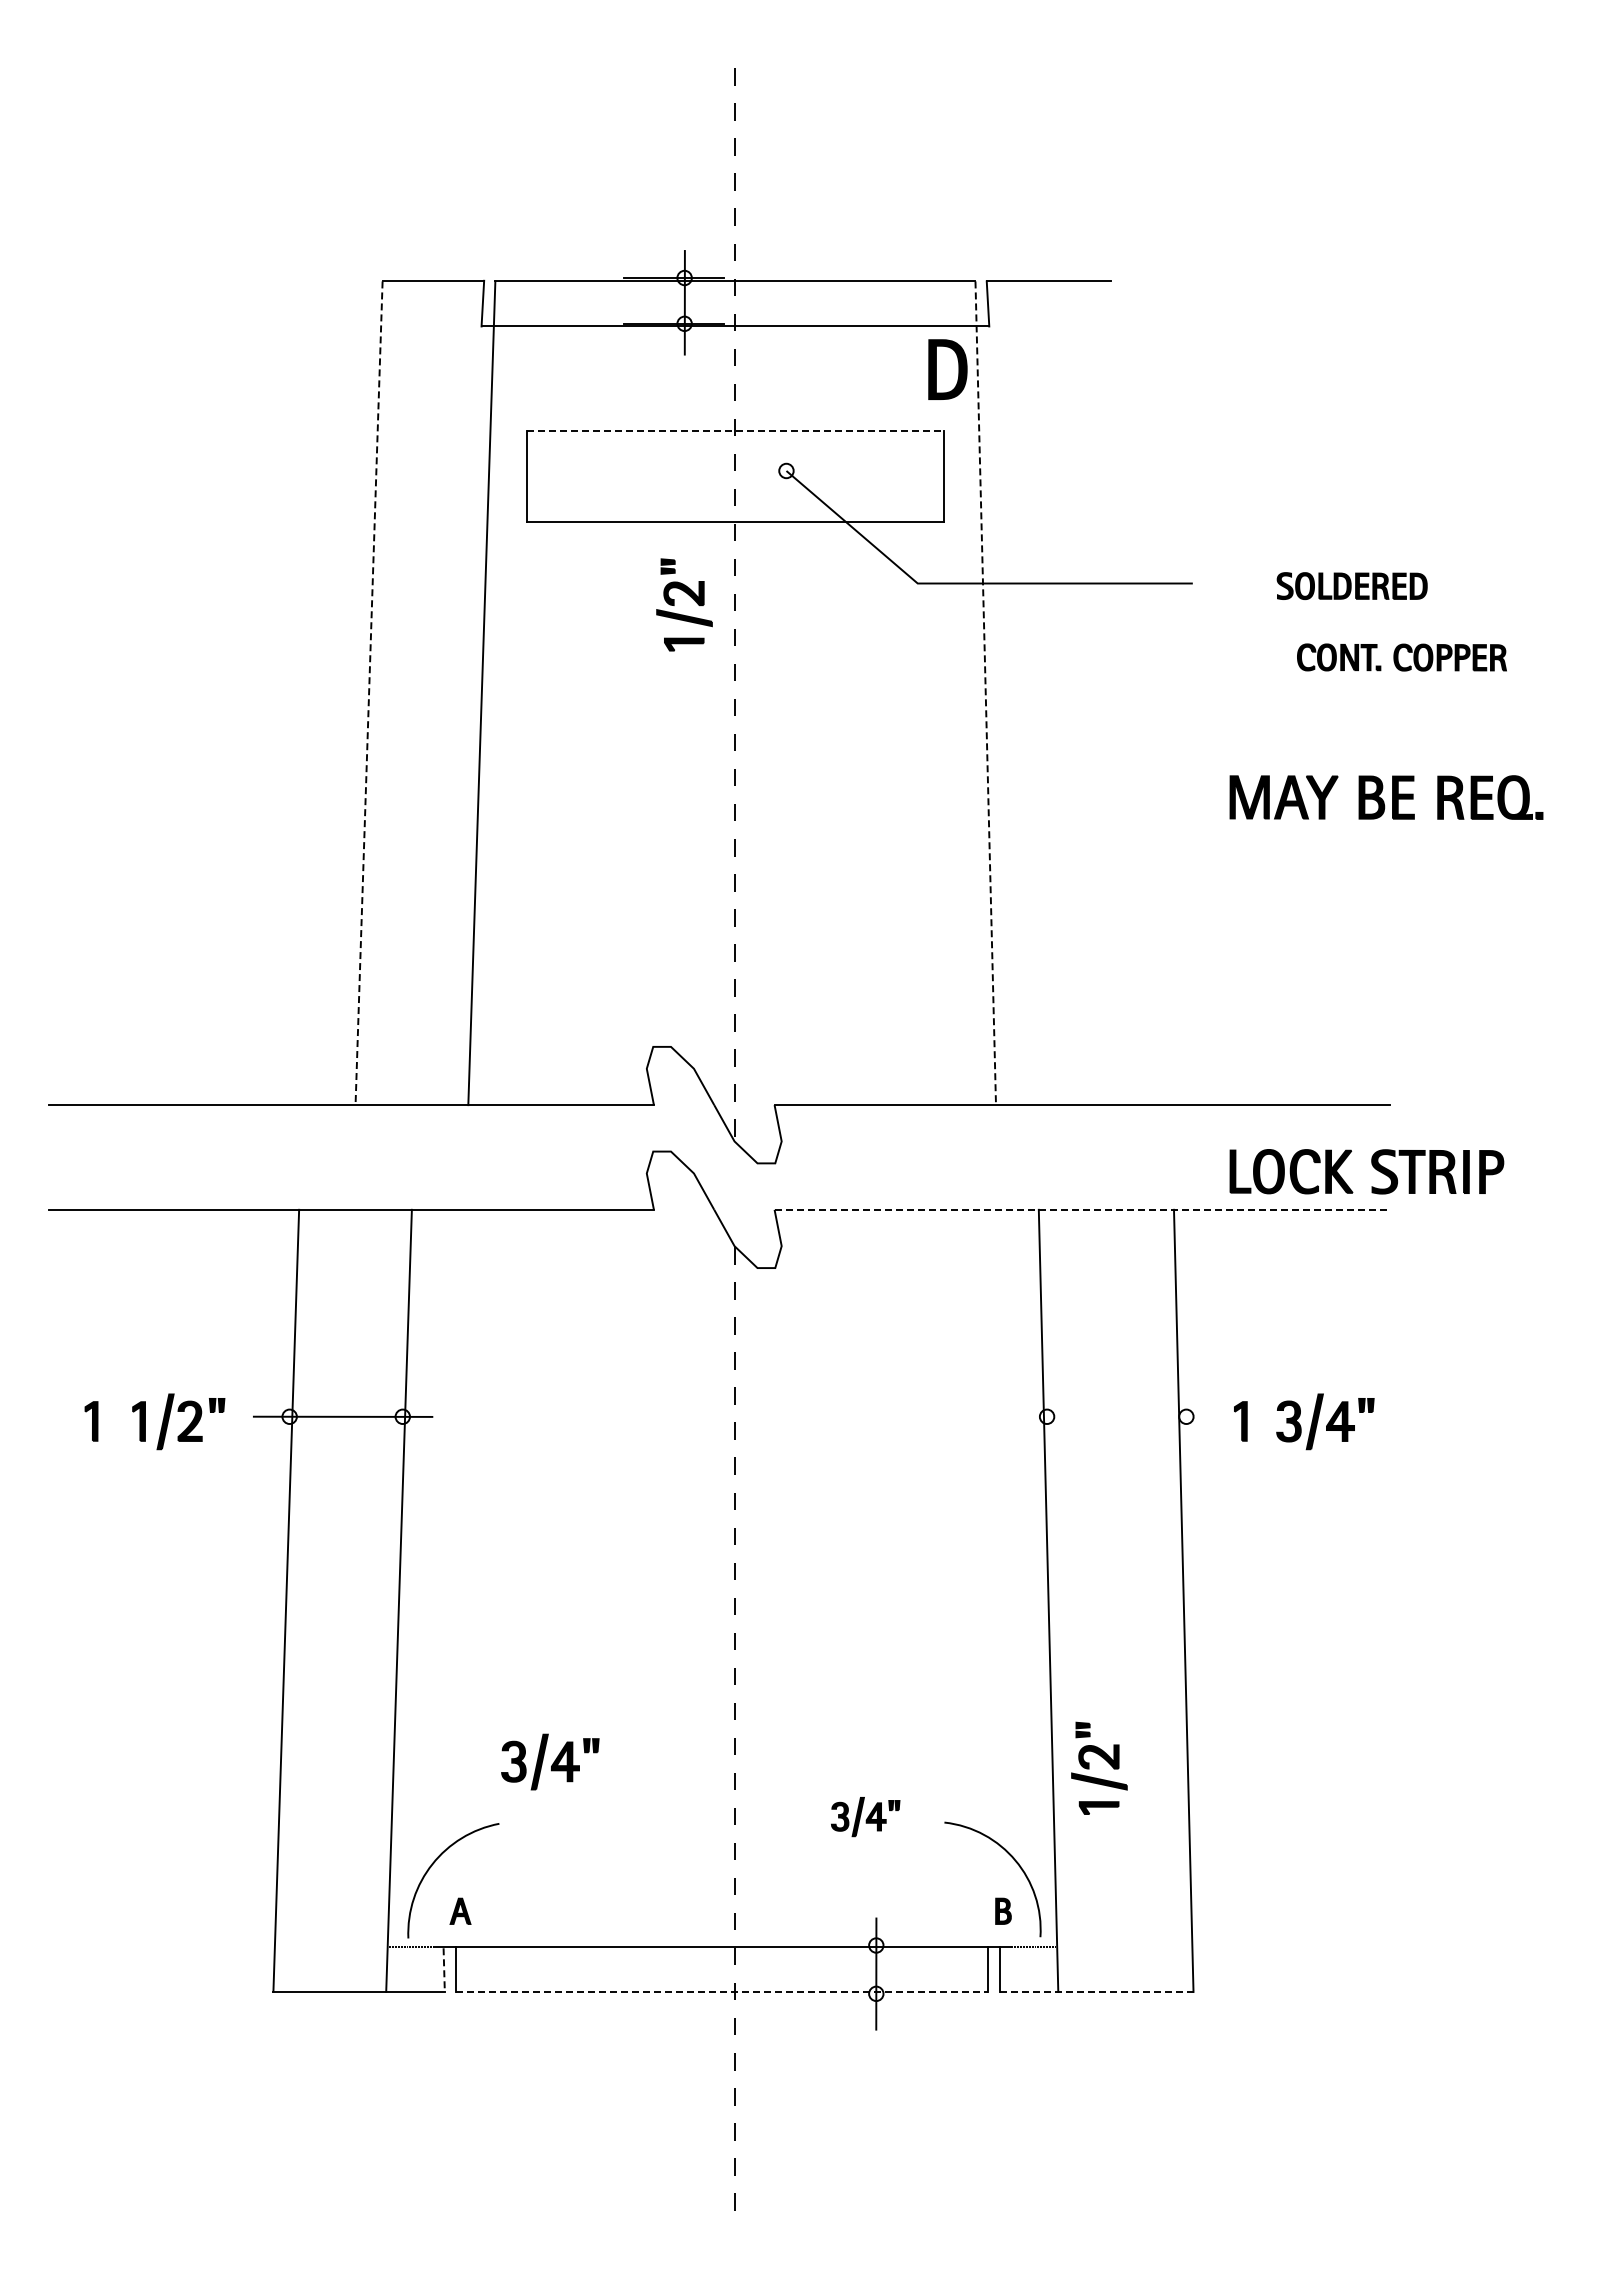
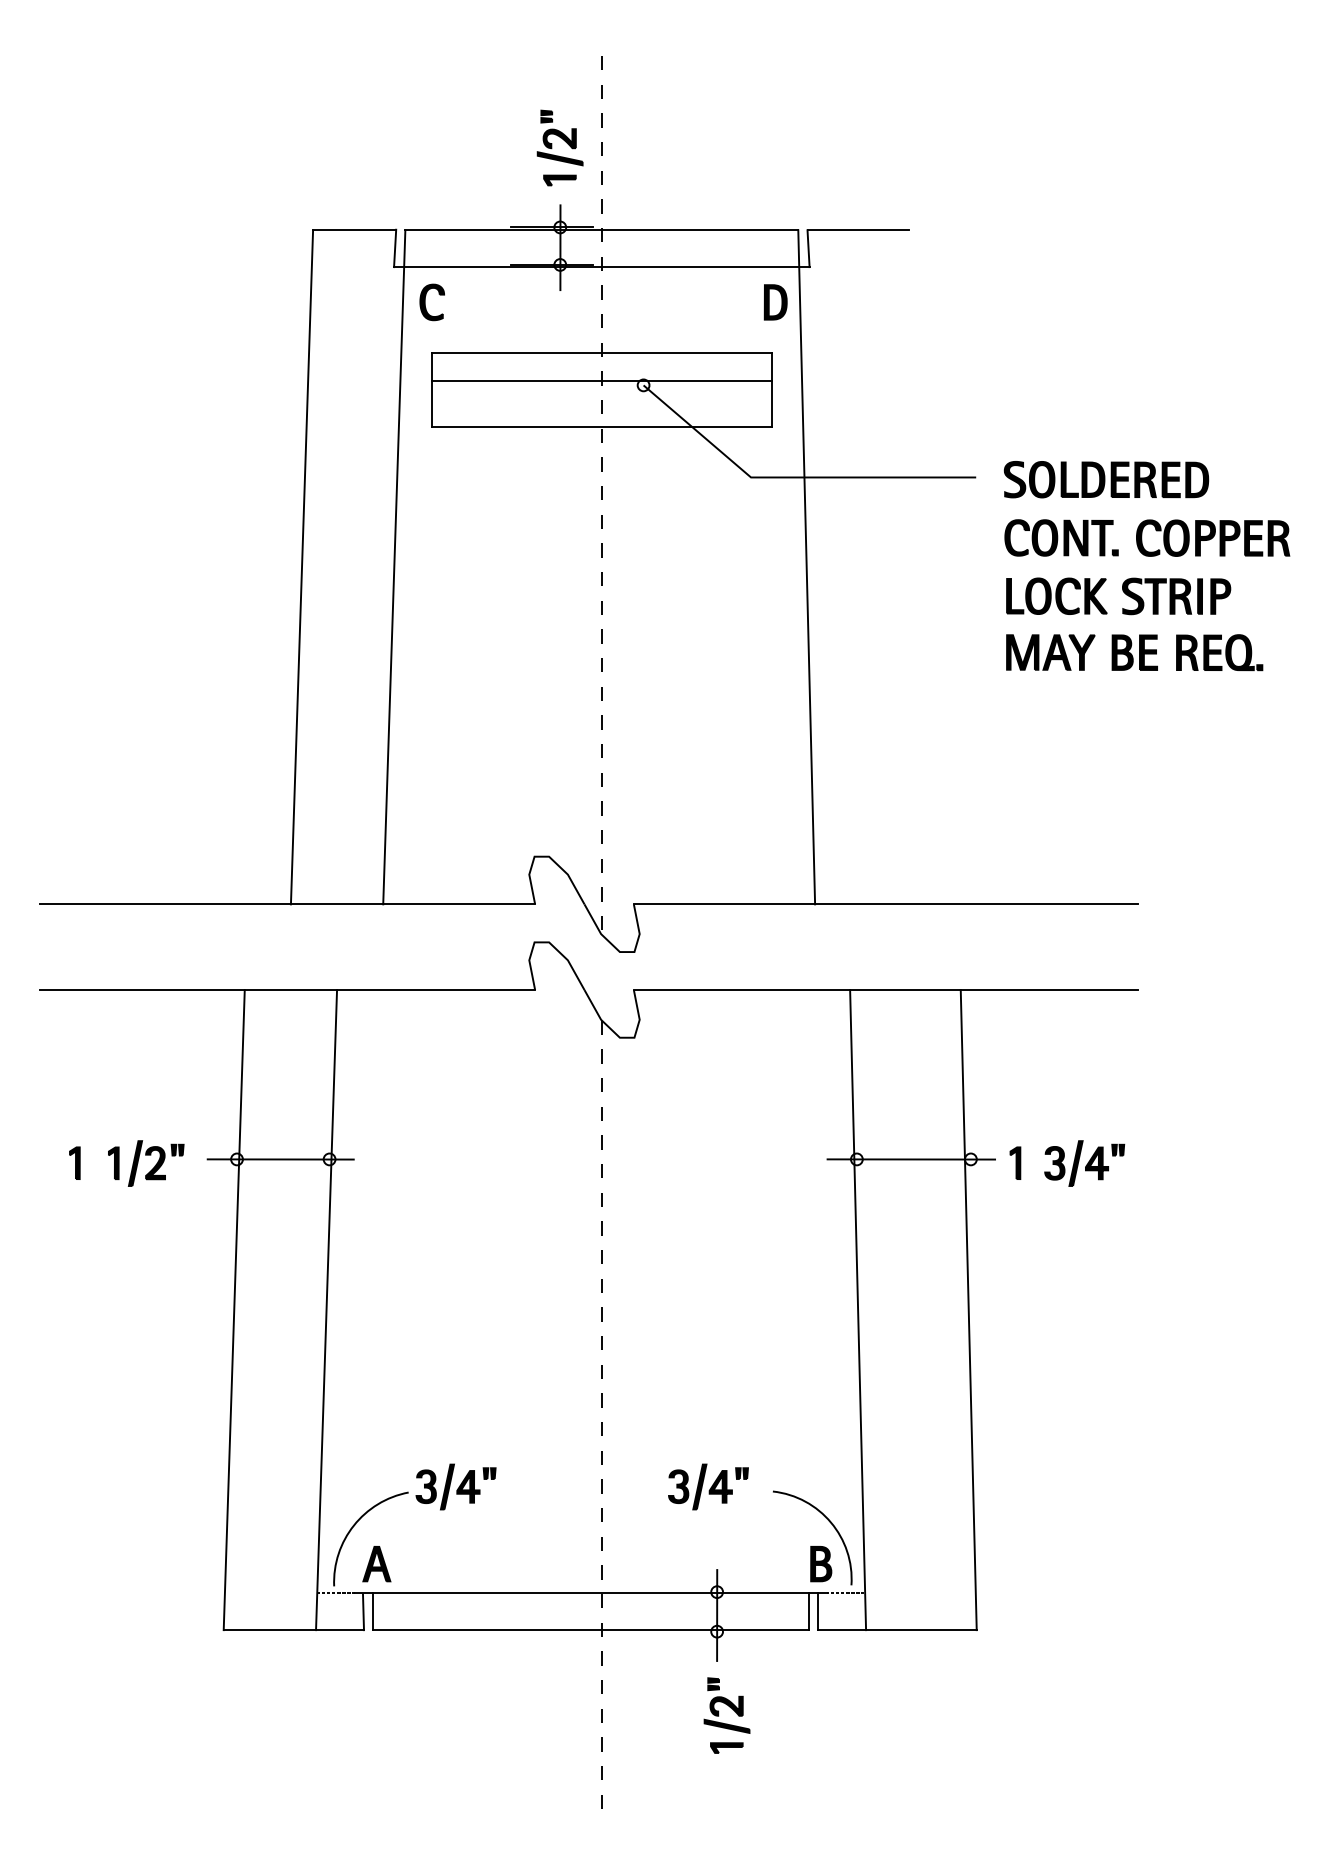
part: (519, 369) -> (425, 302), added
part: (947, 369) -> (775, 302), size x0.71
line: (735, 431) -> (601, 353), dashed -> solid
line: (735, 465) -> (601, 380), added
part: (1352, 585) -> (1106, 479), size x1.67
part: (690, 597) -> (565, 141), moved
part: (1401, 657) -> (1146, 538), size x1.67
line: (369, 693) -> (302, 567), dashed -> solid
line: (985, 693) -> (806, 567), dashed -> solid
part: (1372, 1166) -> (1123, 592), moved
line: (1082, 1209) -> (885, 989), dashed -> solid
line: (1113, 1416) -> (911, 1159), added
part: (1105, 1760) -> (732, 1709), moved
part: (550, 1761) -> (456, 1486), moved
part: (865, 1816) -> (708, 1486), size x1.43
part: (460, 1911) -> (376, 1564), size x1.67
part: (1003, 1911) -> (821, 1564), size x1.67
line: (444, 1970) -> (363, 1612), dashed -> solid
line: (722, 1991) -> (591, 1629), dashed -> solid
line: (1096, 1991) -> (897, 1629), dashed -> solid

